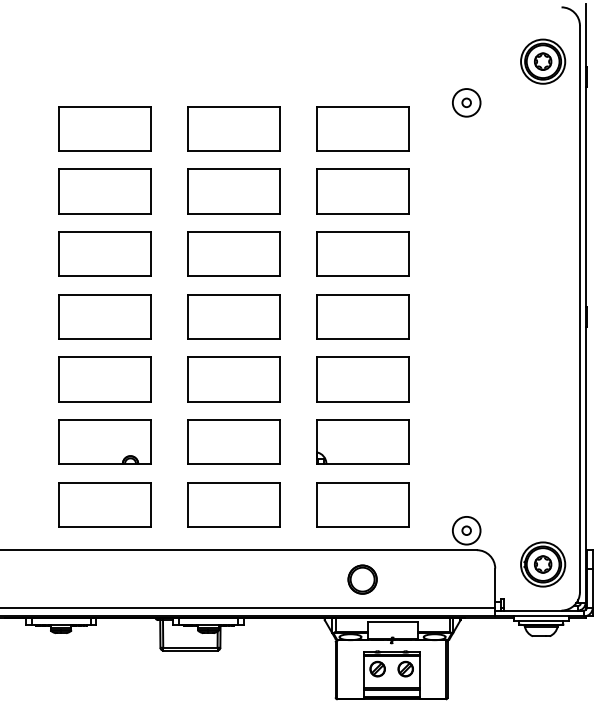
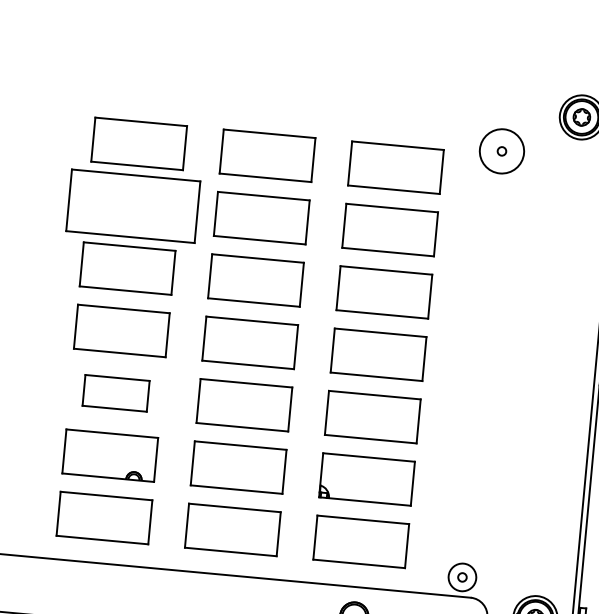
circle: (466, 102) -> (501, 151), size x1.6
part: (104, 191) -> (133, 206), size x1.4
part: (104, 379) -> (115, 393), size x0.7

